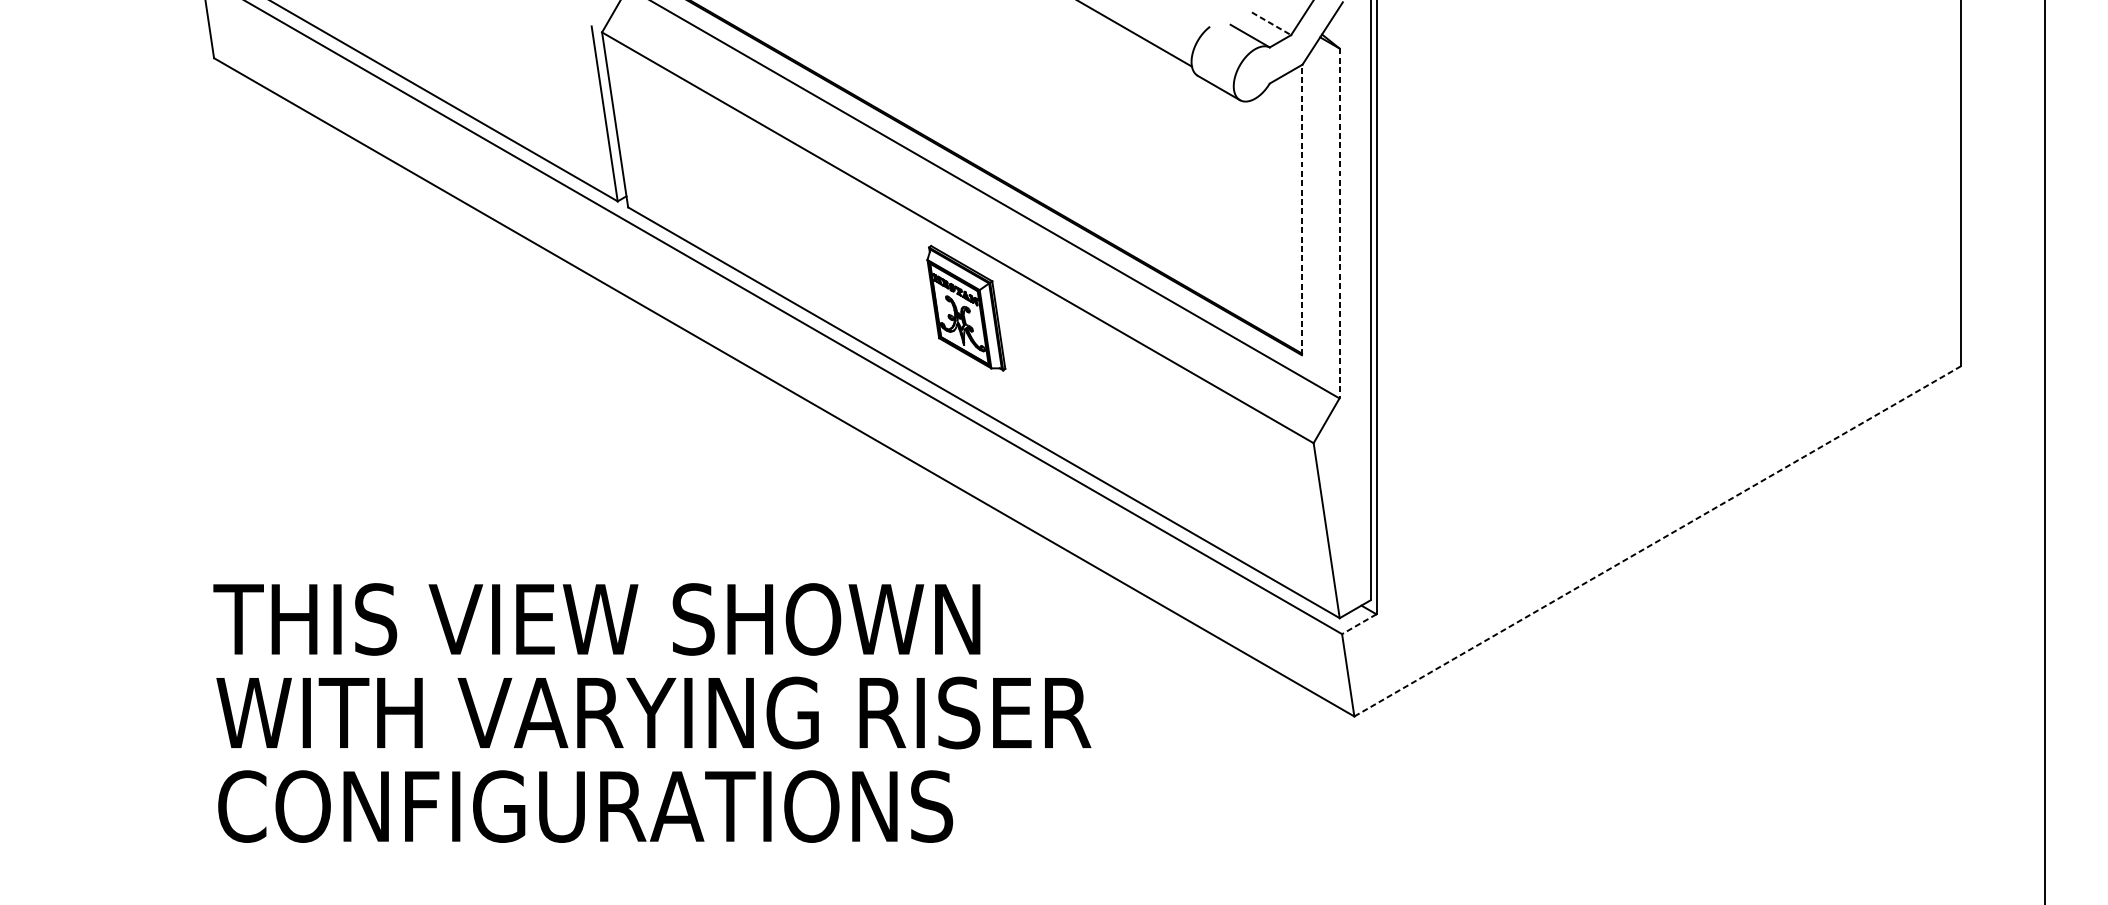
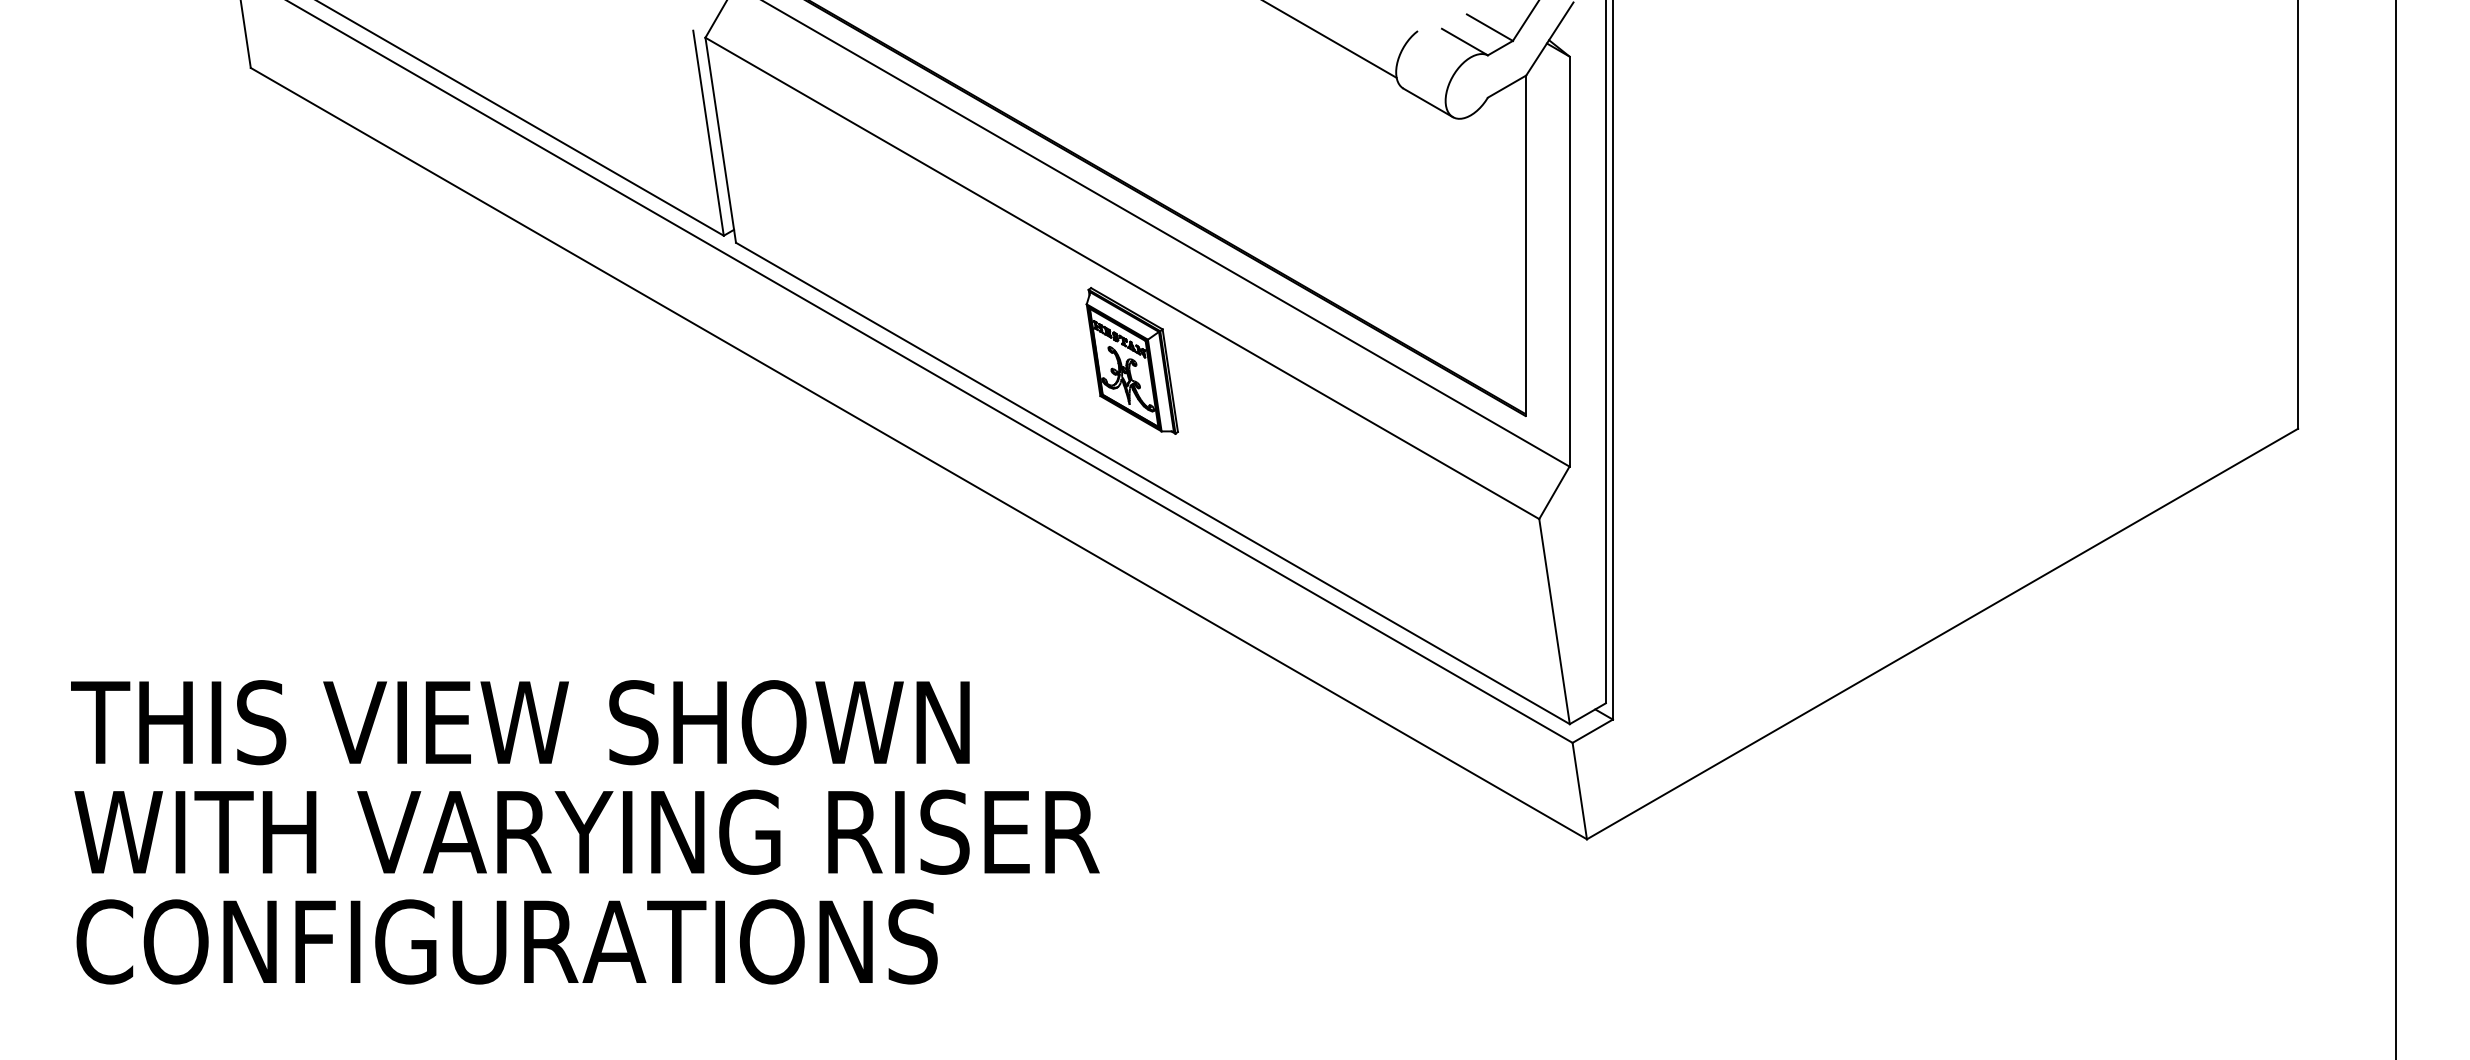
line: (1271, 23) -> (1489, 27), dashed -> solid
line: (1301, 209) -> (1525, 245), dashed -> solid
line: (1339, 224) -> (1569, 262), dashed -> solid
line: (1657, 541) -> (1942, 634), dashed -> solid
line: (1359, 624) -> (1592, 731), dashed -> solid
text: (652, 713) -> (585, 832), moved

